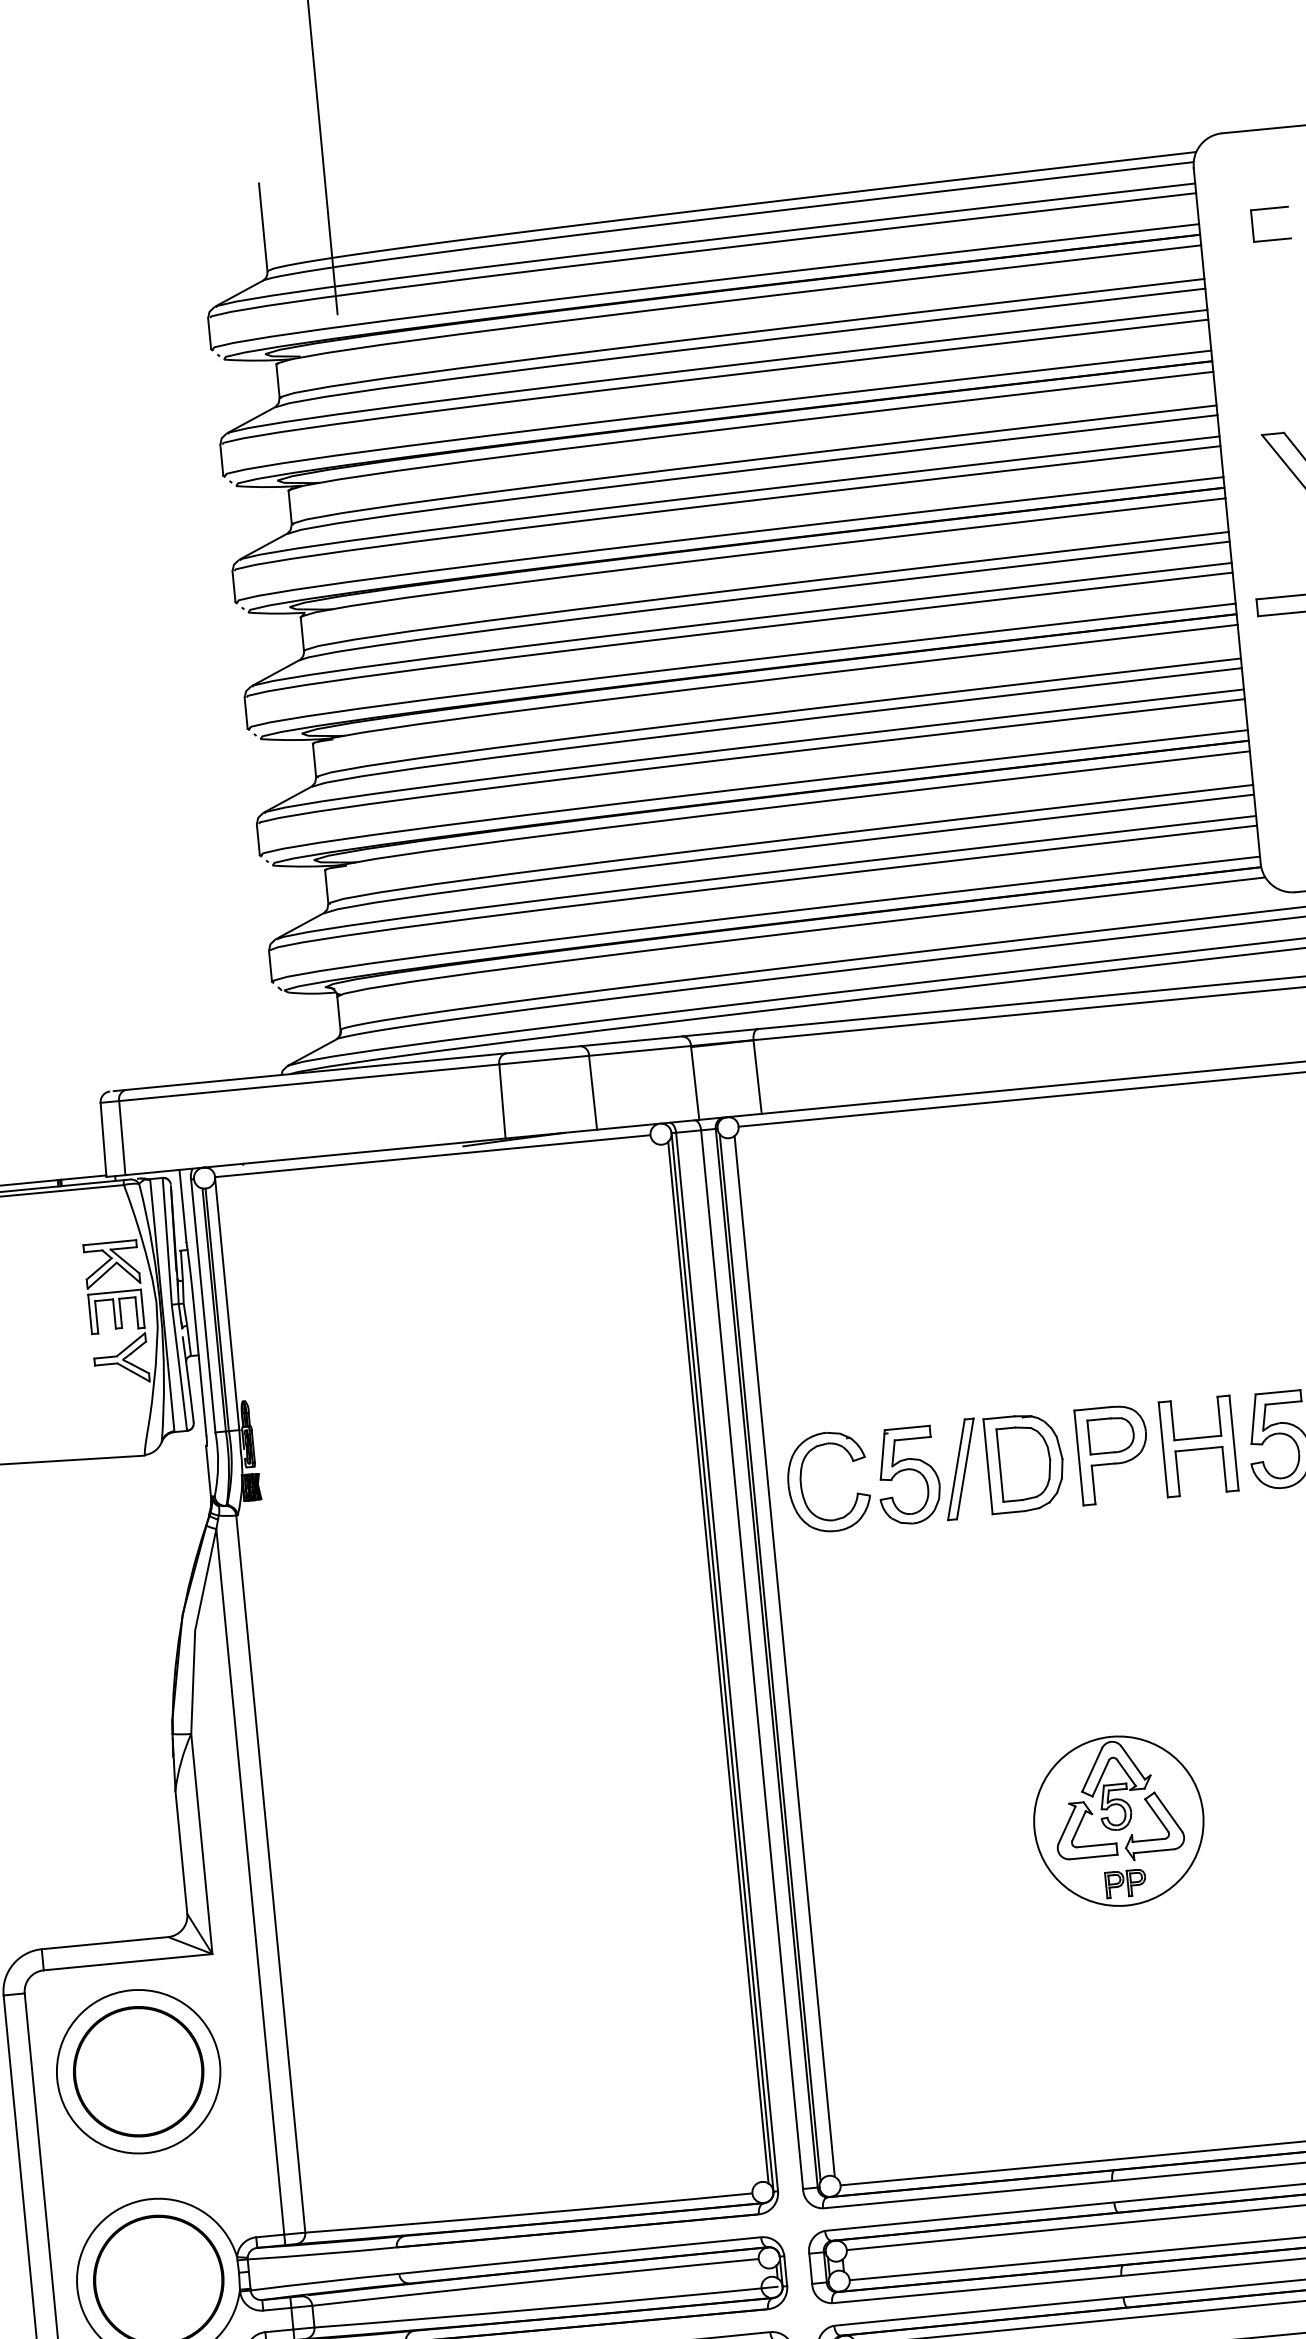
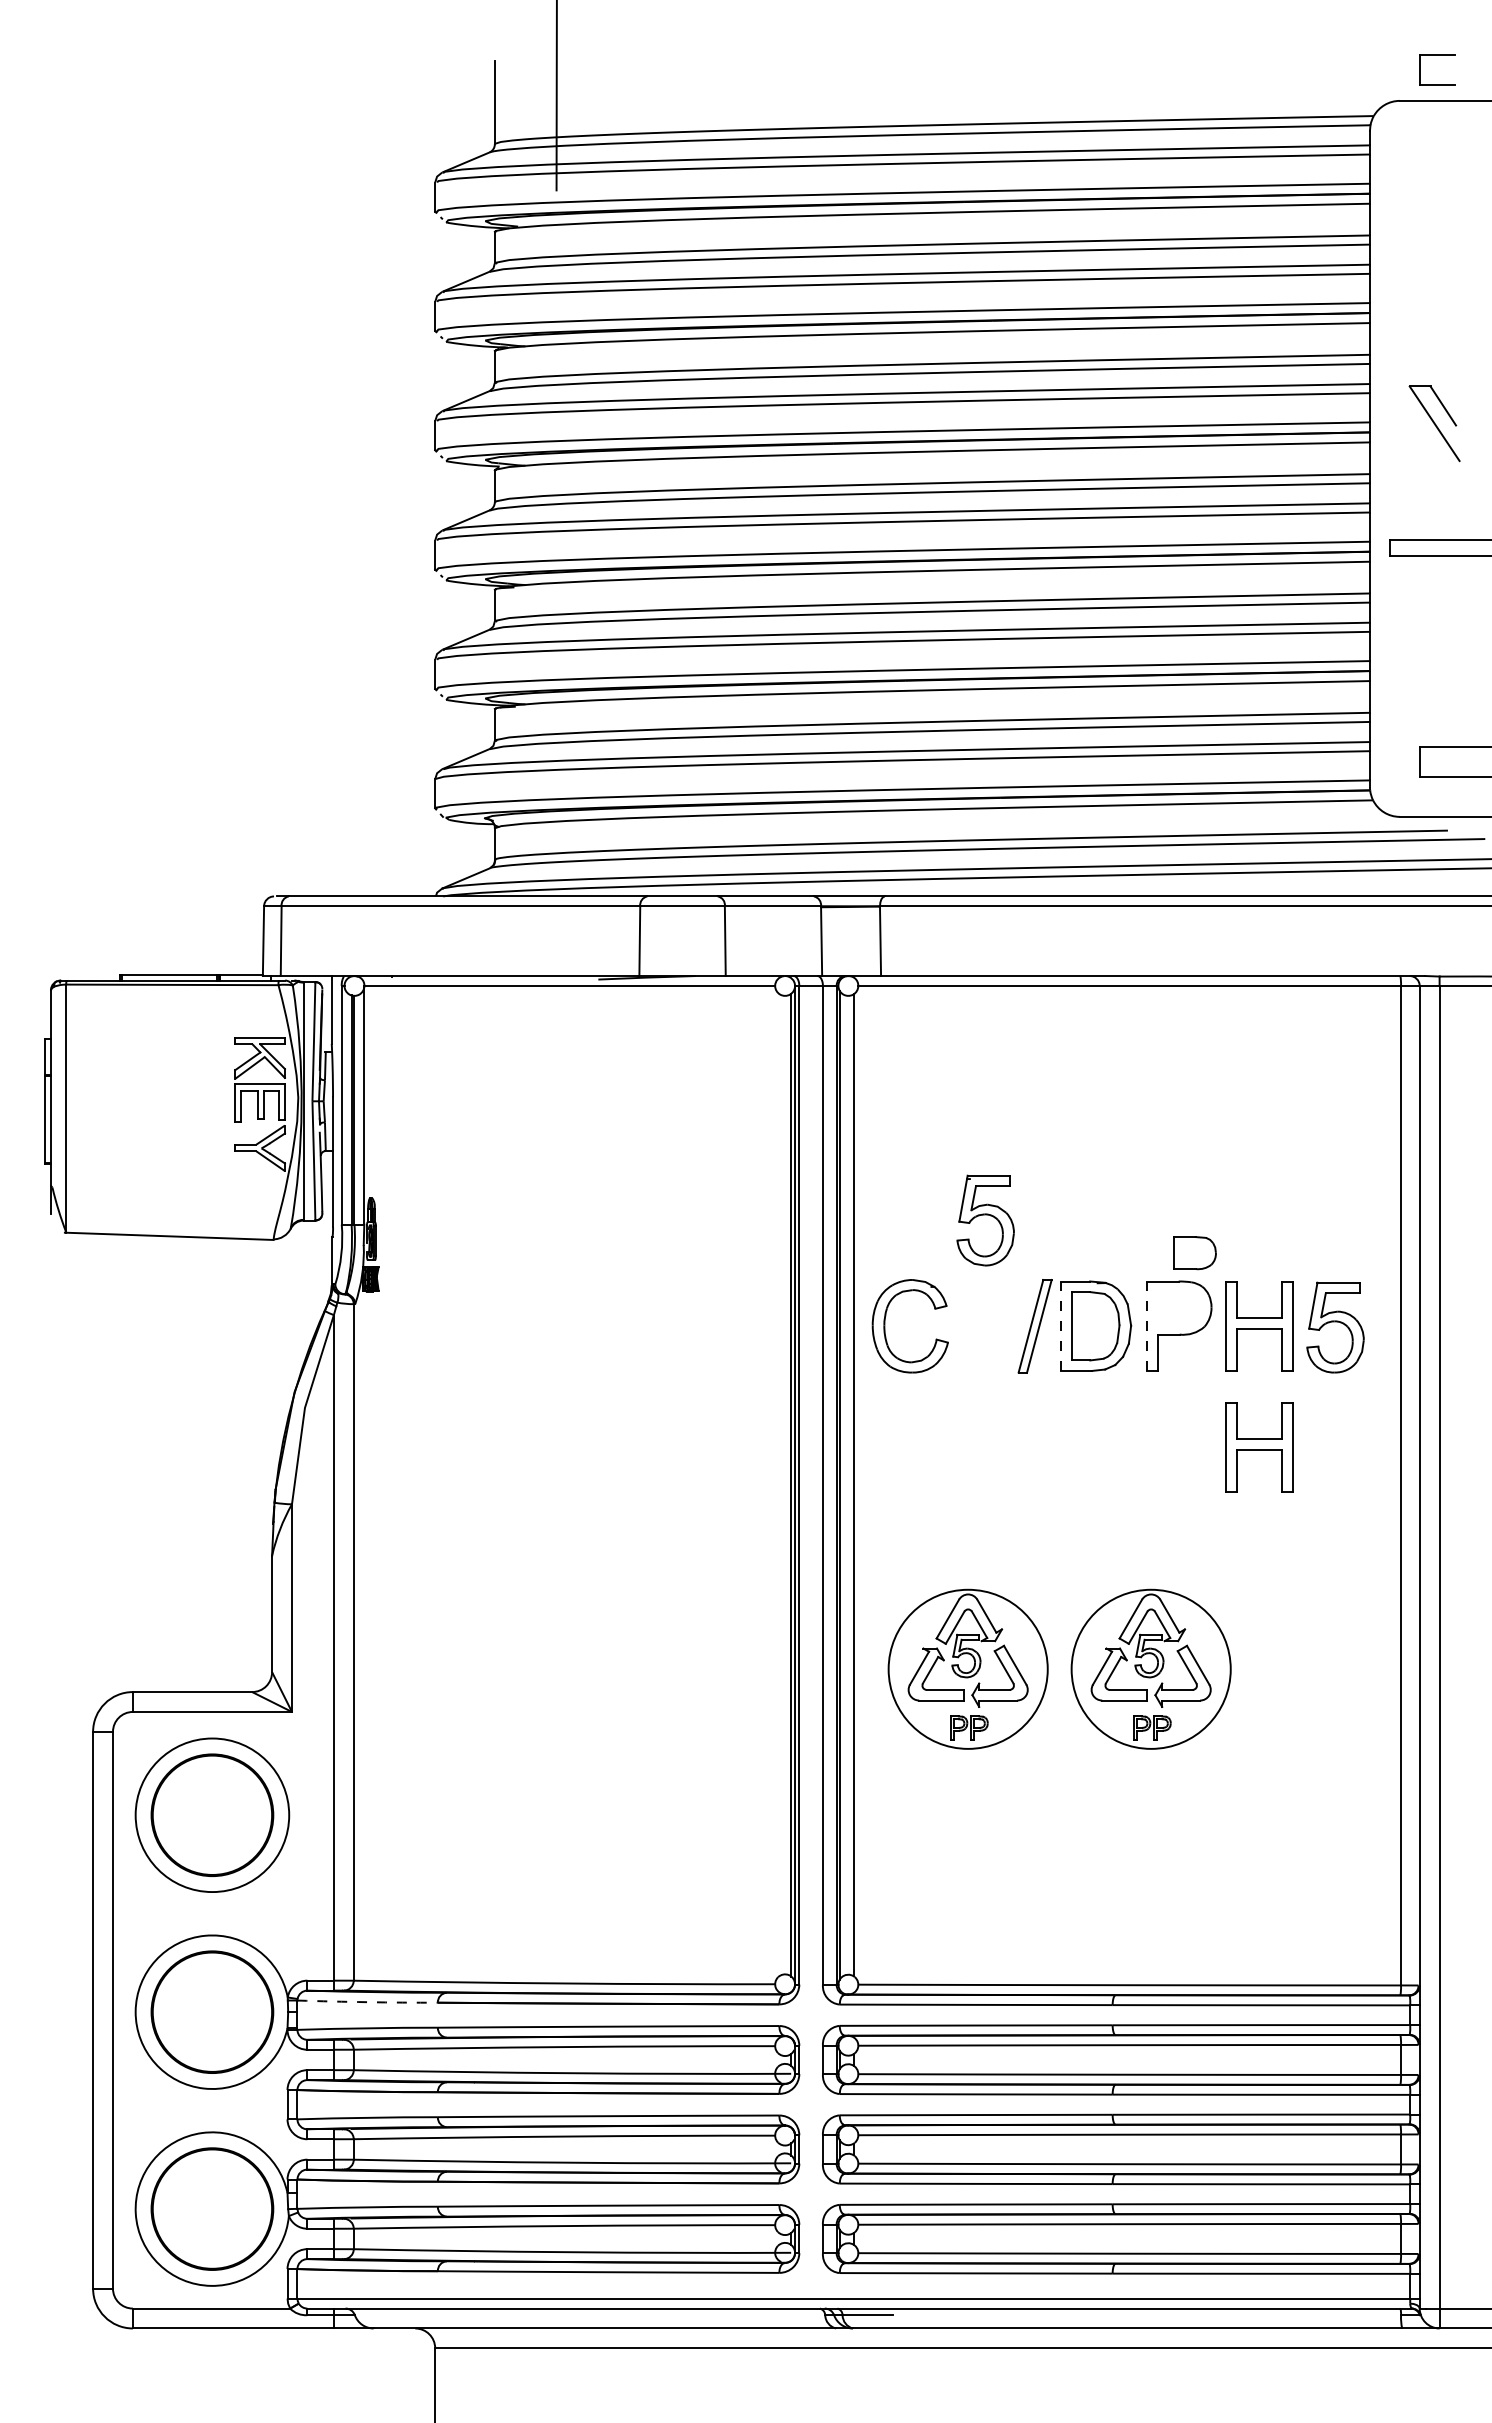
part: (1269, 208) -> (1437, 55), moved
part: (1110, 1435) -> (1194, 1253), moved
line: (1078, 1458) -> (1146, 1326), solid -> dashed
line: (987, 1467) -> (1060, 1326), solid -> dashed
part: (908, 1475) -> (985, 1220), moved
part: (1211, 1575) -> (1259, 1447), added
part: (924, 1839) -> (967, 1668), added
arc: (322, 2254) -> (367, 2002), solid -> dashed

